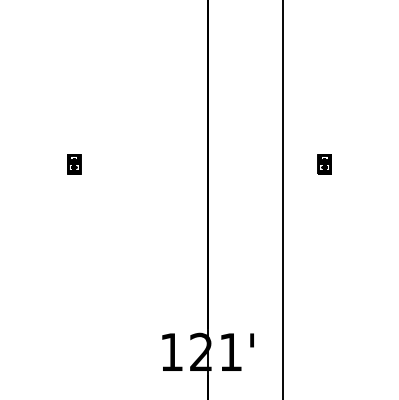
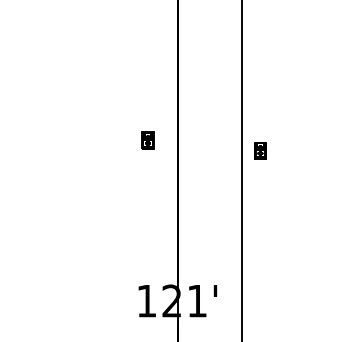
part: (74, 164) -> (148, 140), moved
part: (324, 164) -> (260, 150), moved

